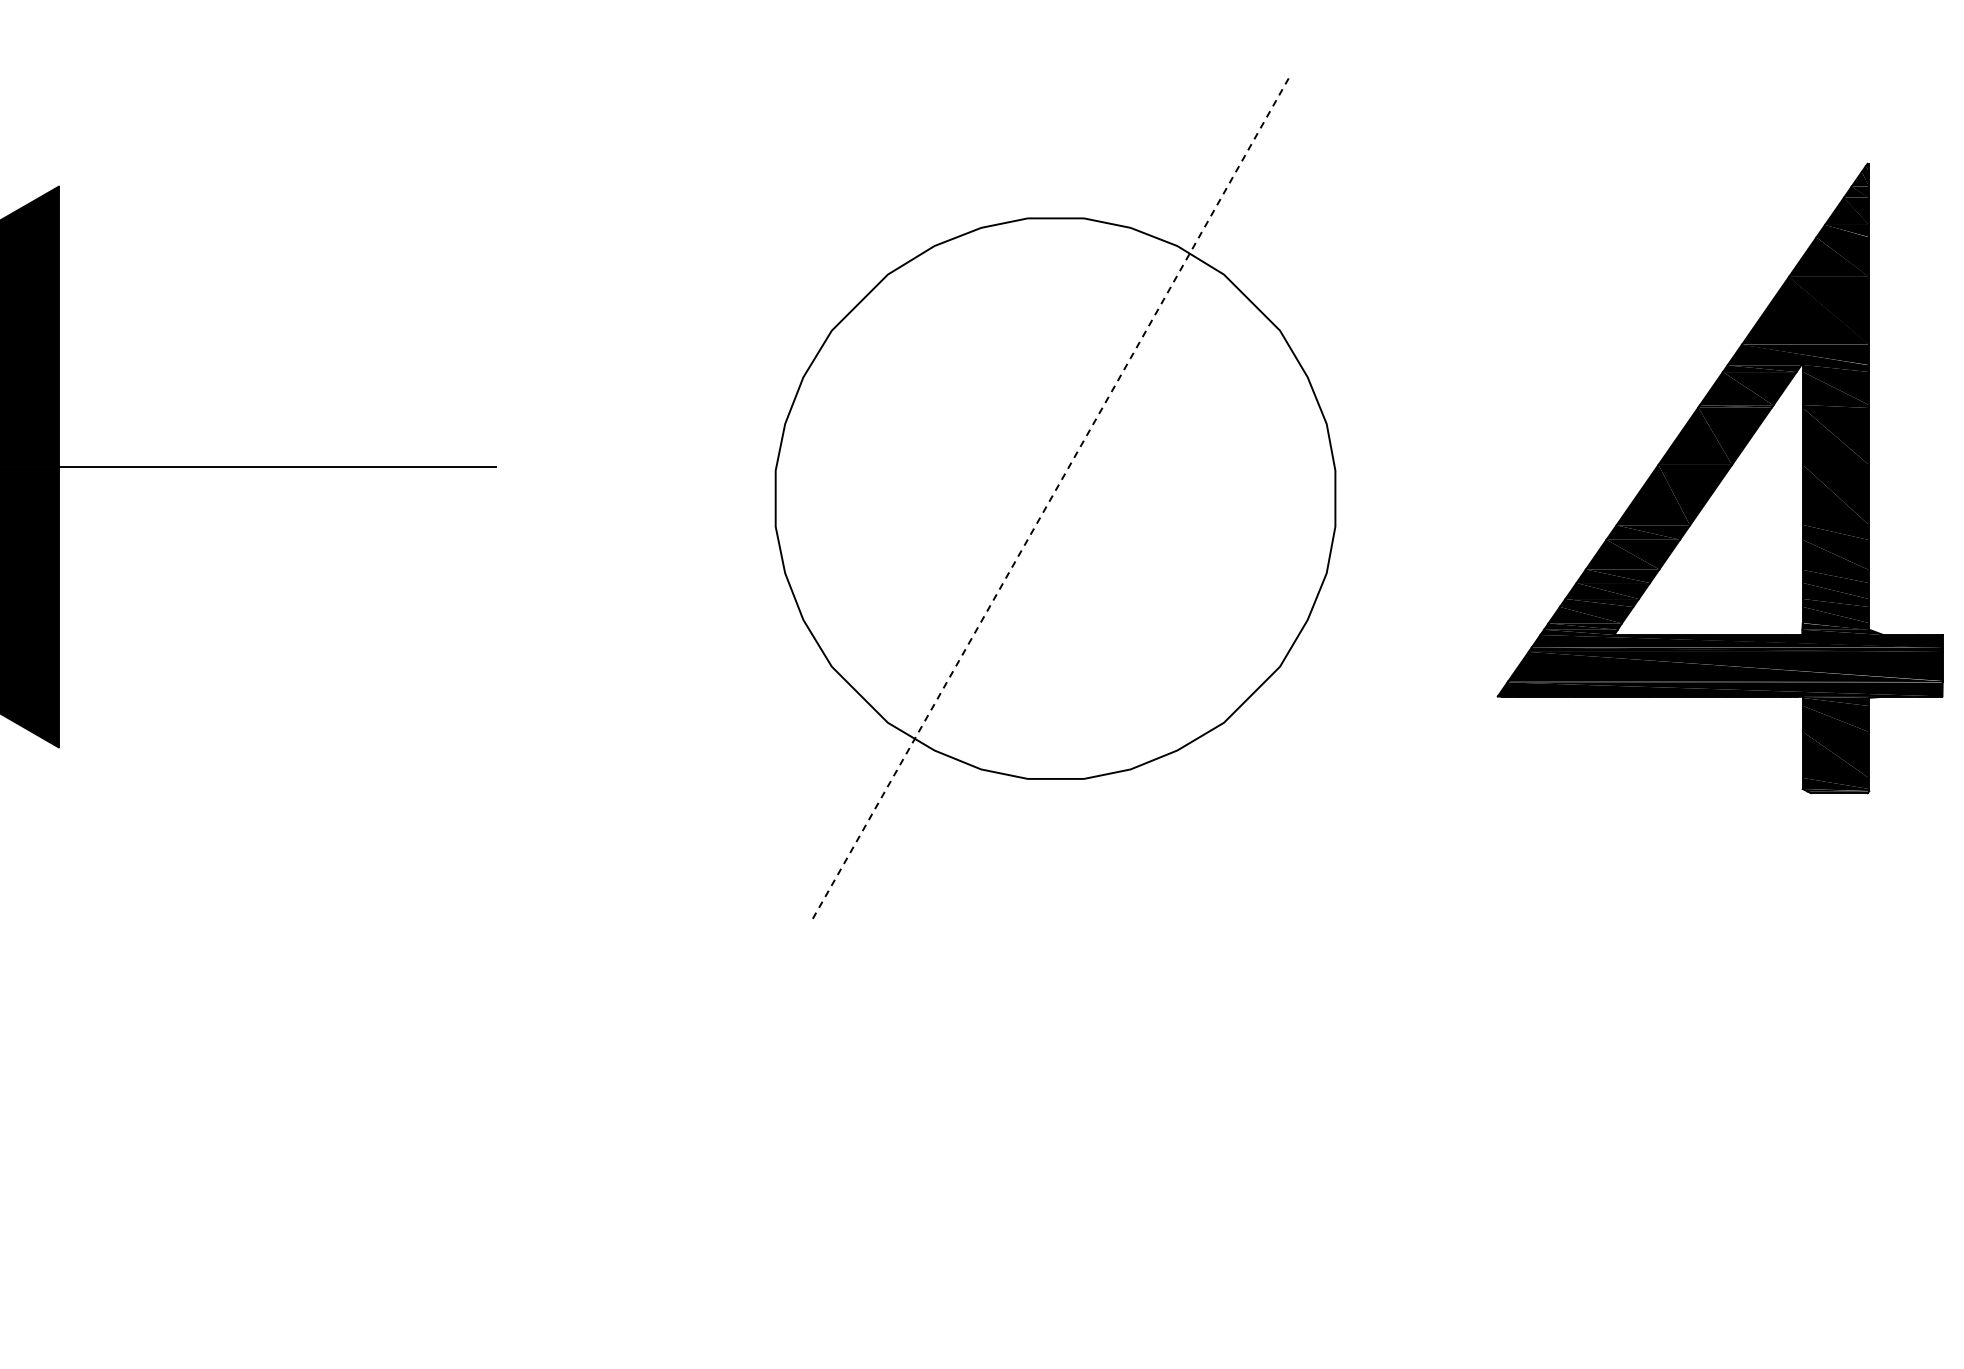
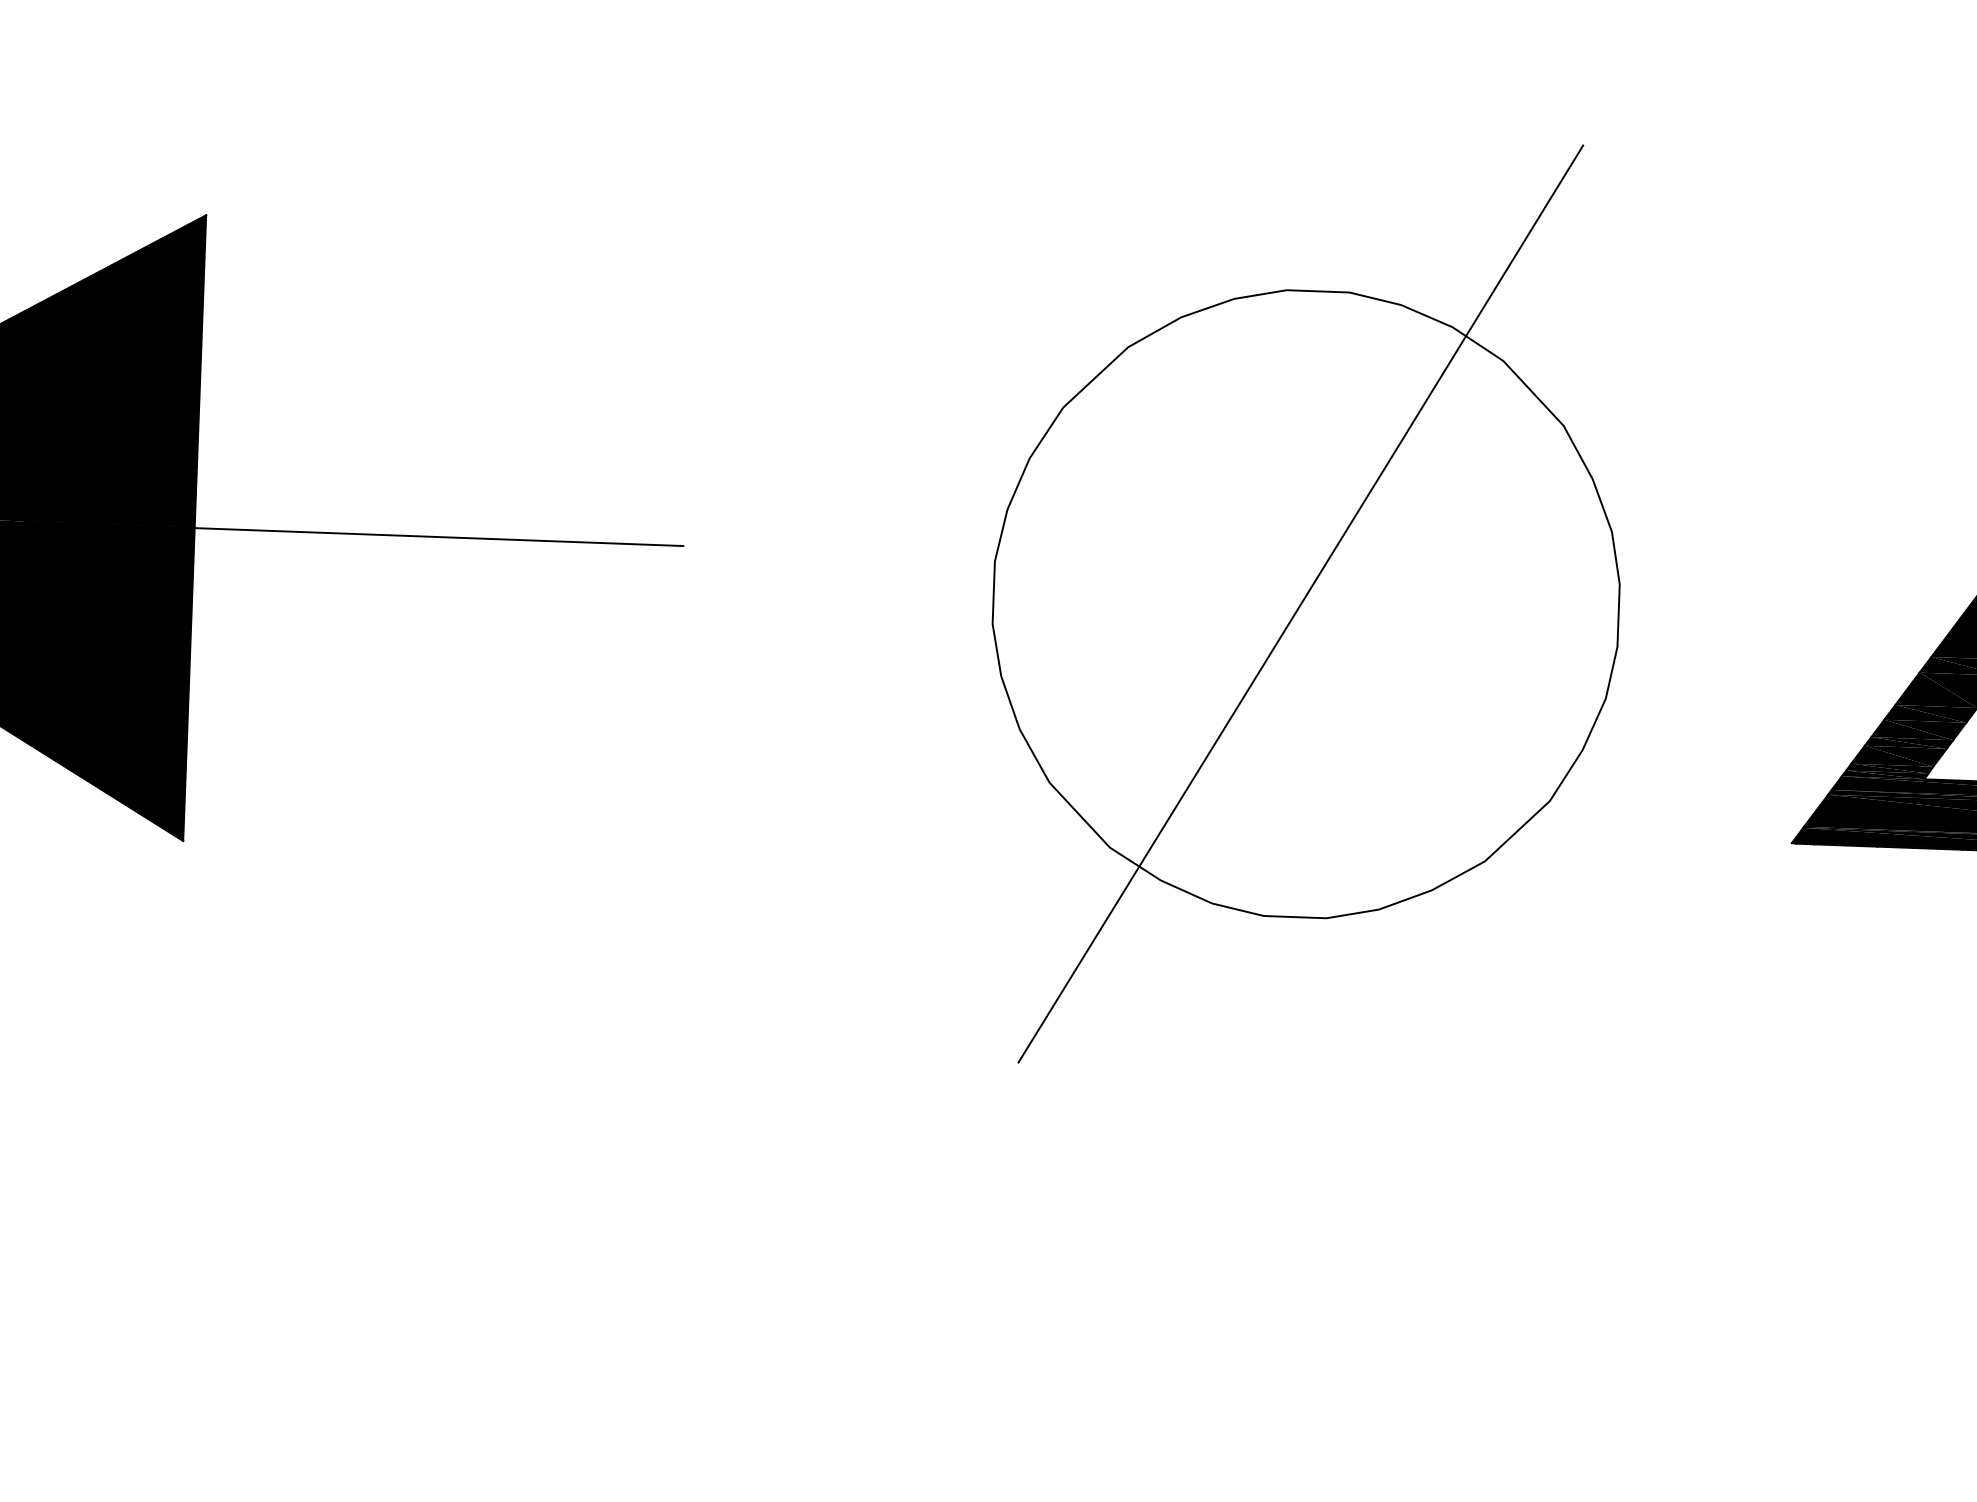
line: (1051, 498) -> (1301, 603), dashed -> solid

